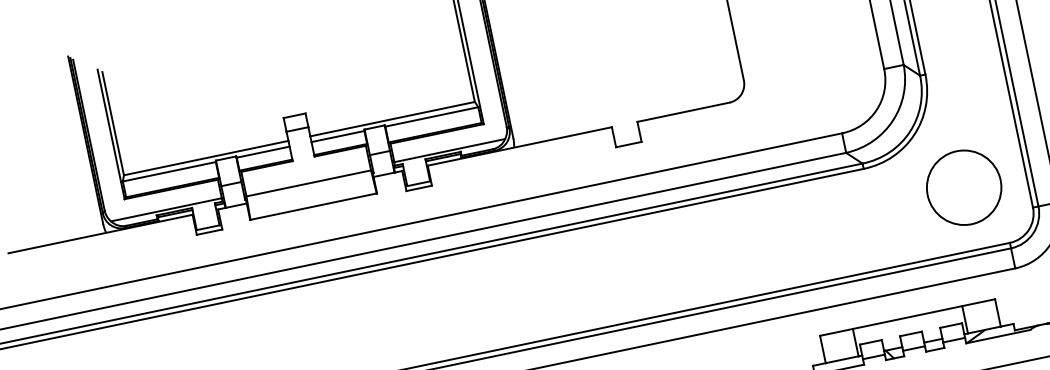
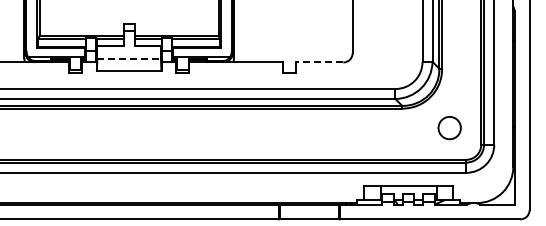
line: (682, 112) -> (319, 62), solid -> dashed
line: (309, 182) -> (129, 58), solid -> dashed
circle: (963, 186) -> (449, 127), size x0.6

